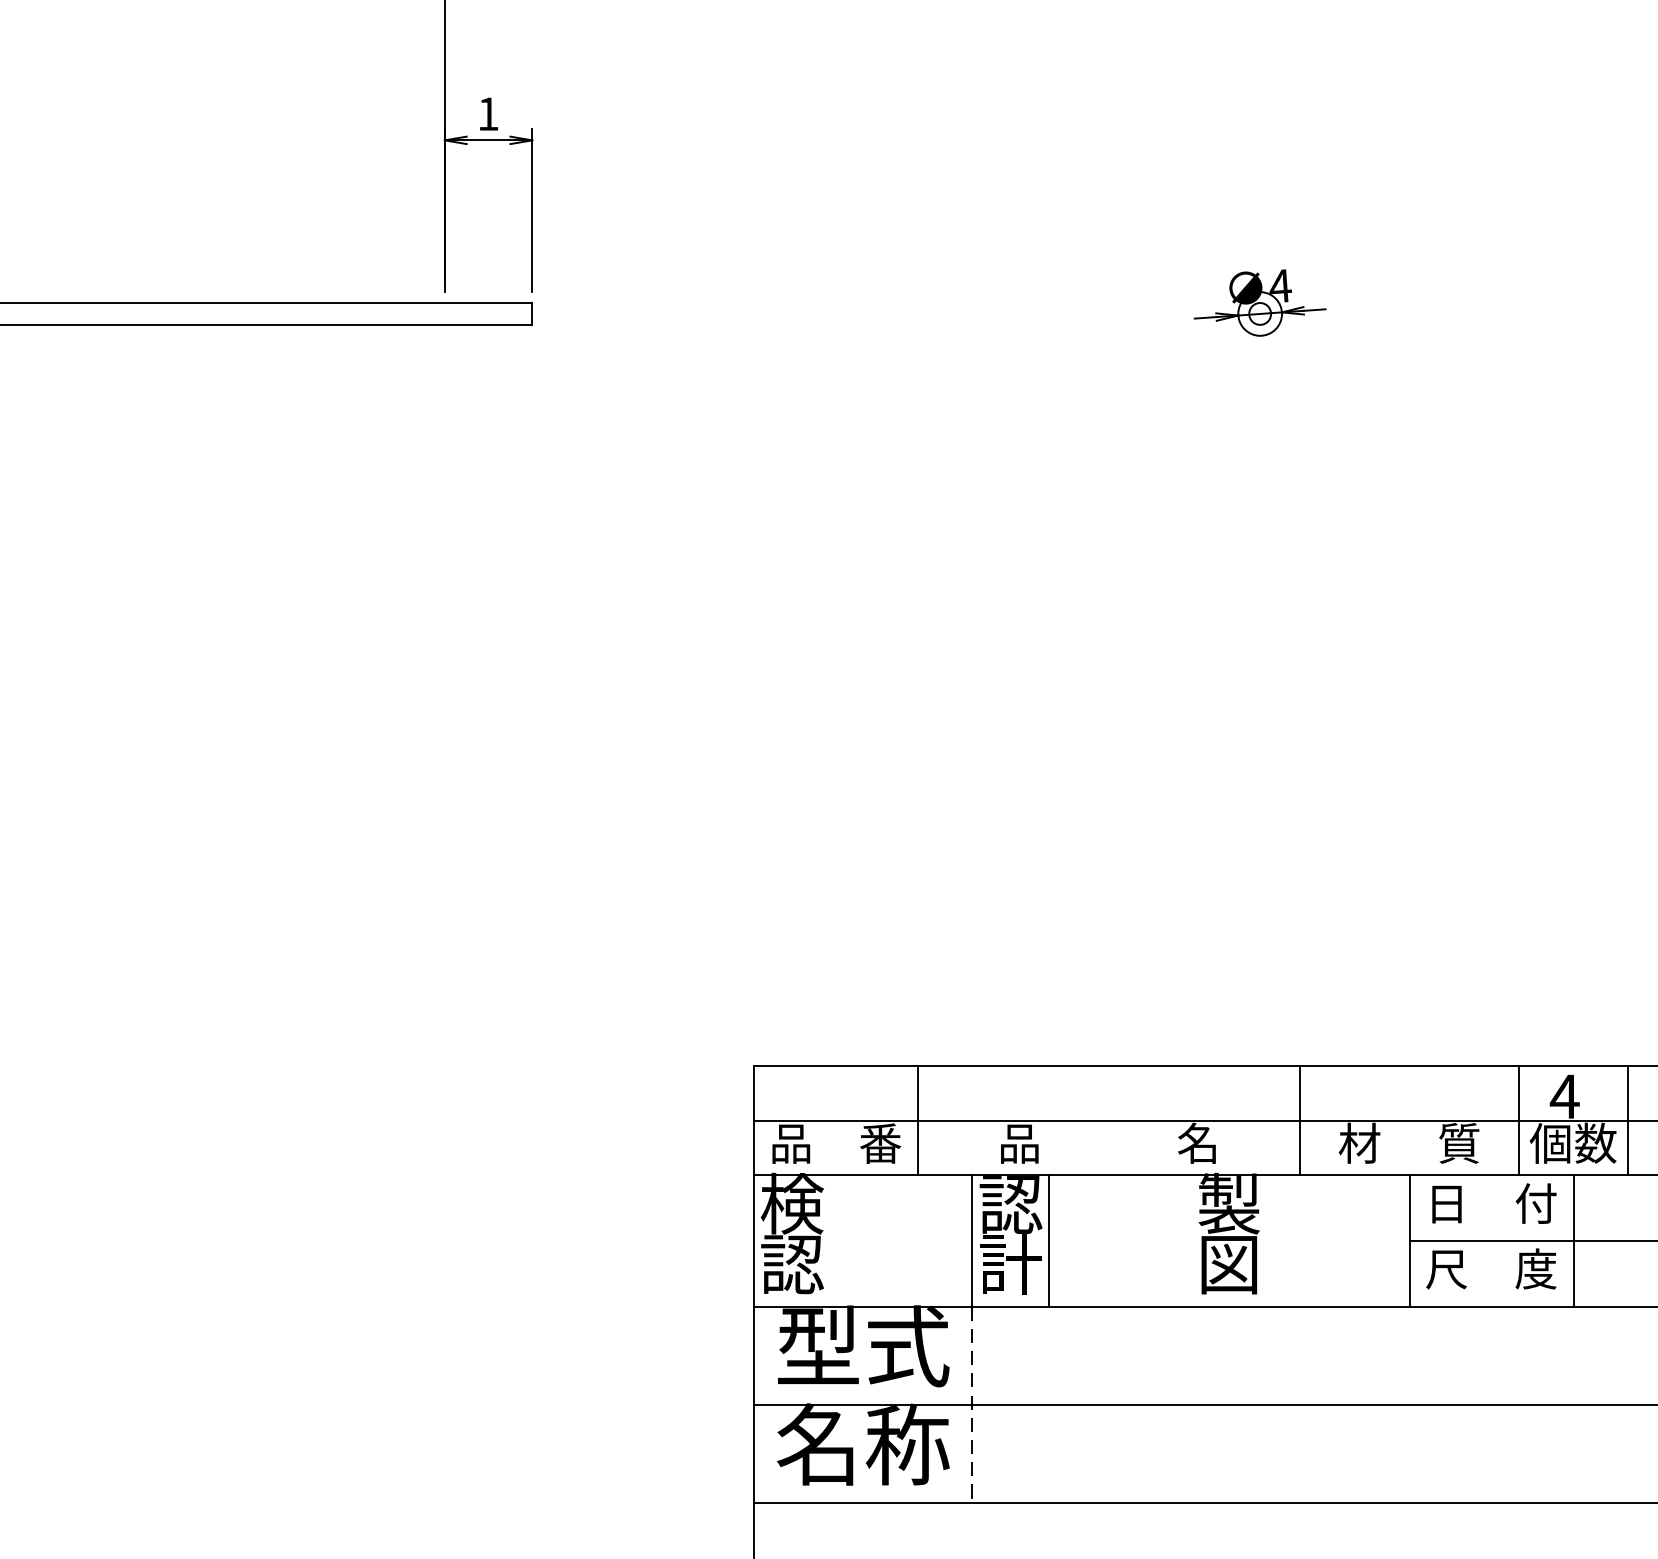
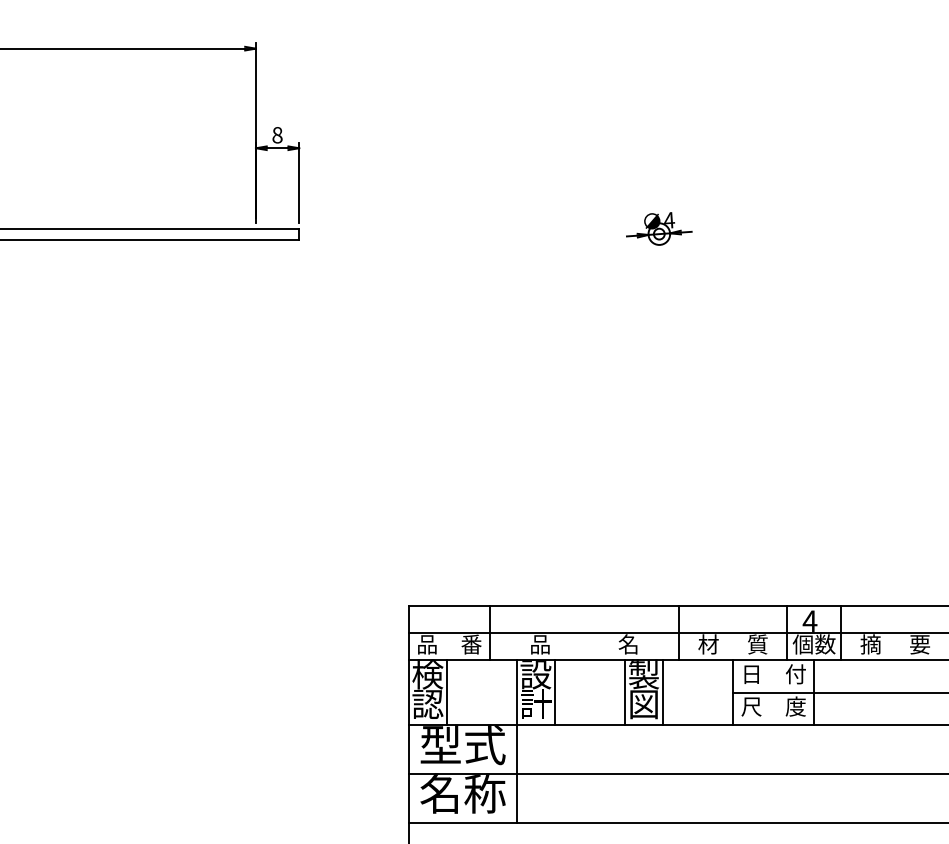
text: (488, 114) -> (277, 135), 1 -> 8
text: (1011, 1206) -> (536, 675), 認 -> 設
line: (829, 1240) -> (446, 692), added
line: (1191, 1240) -> (625, 692), added
line: (1266, 1240) -> (662, 692), added
line: (971, 1404) -> (516, 773), dashed -> solid

